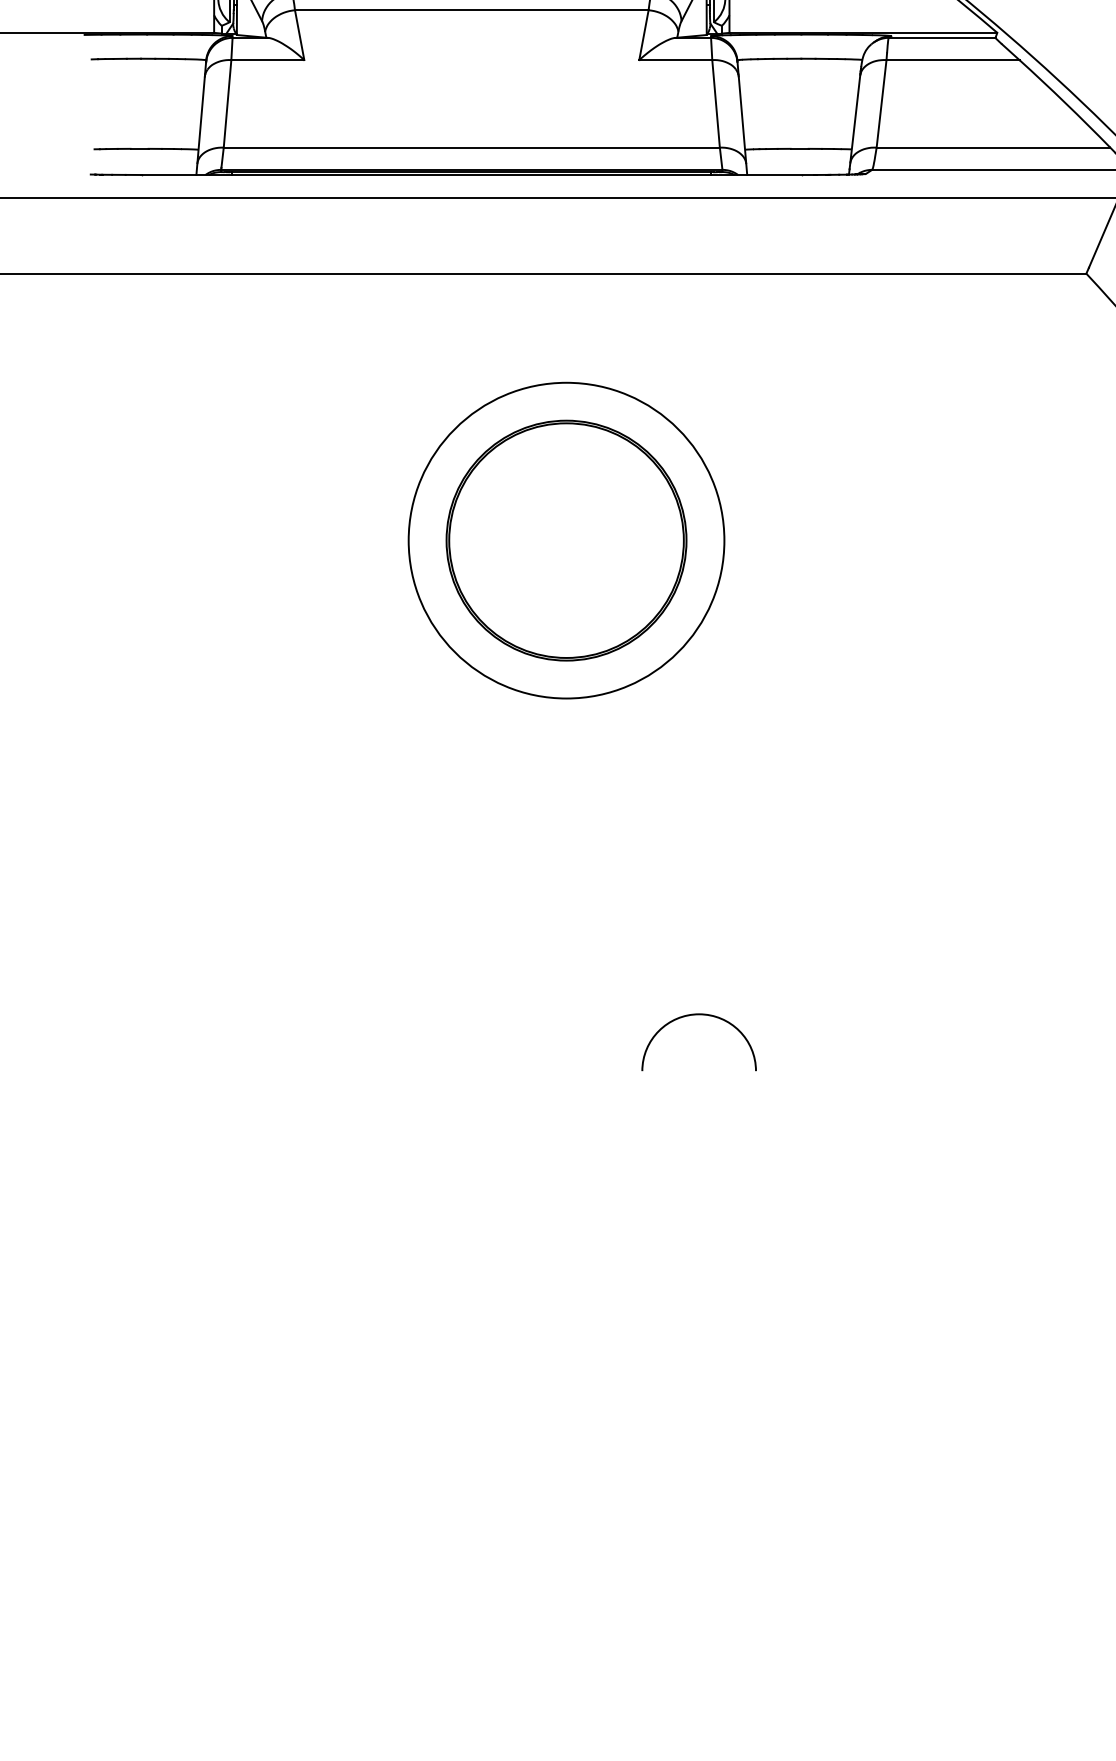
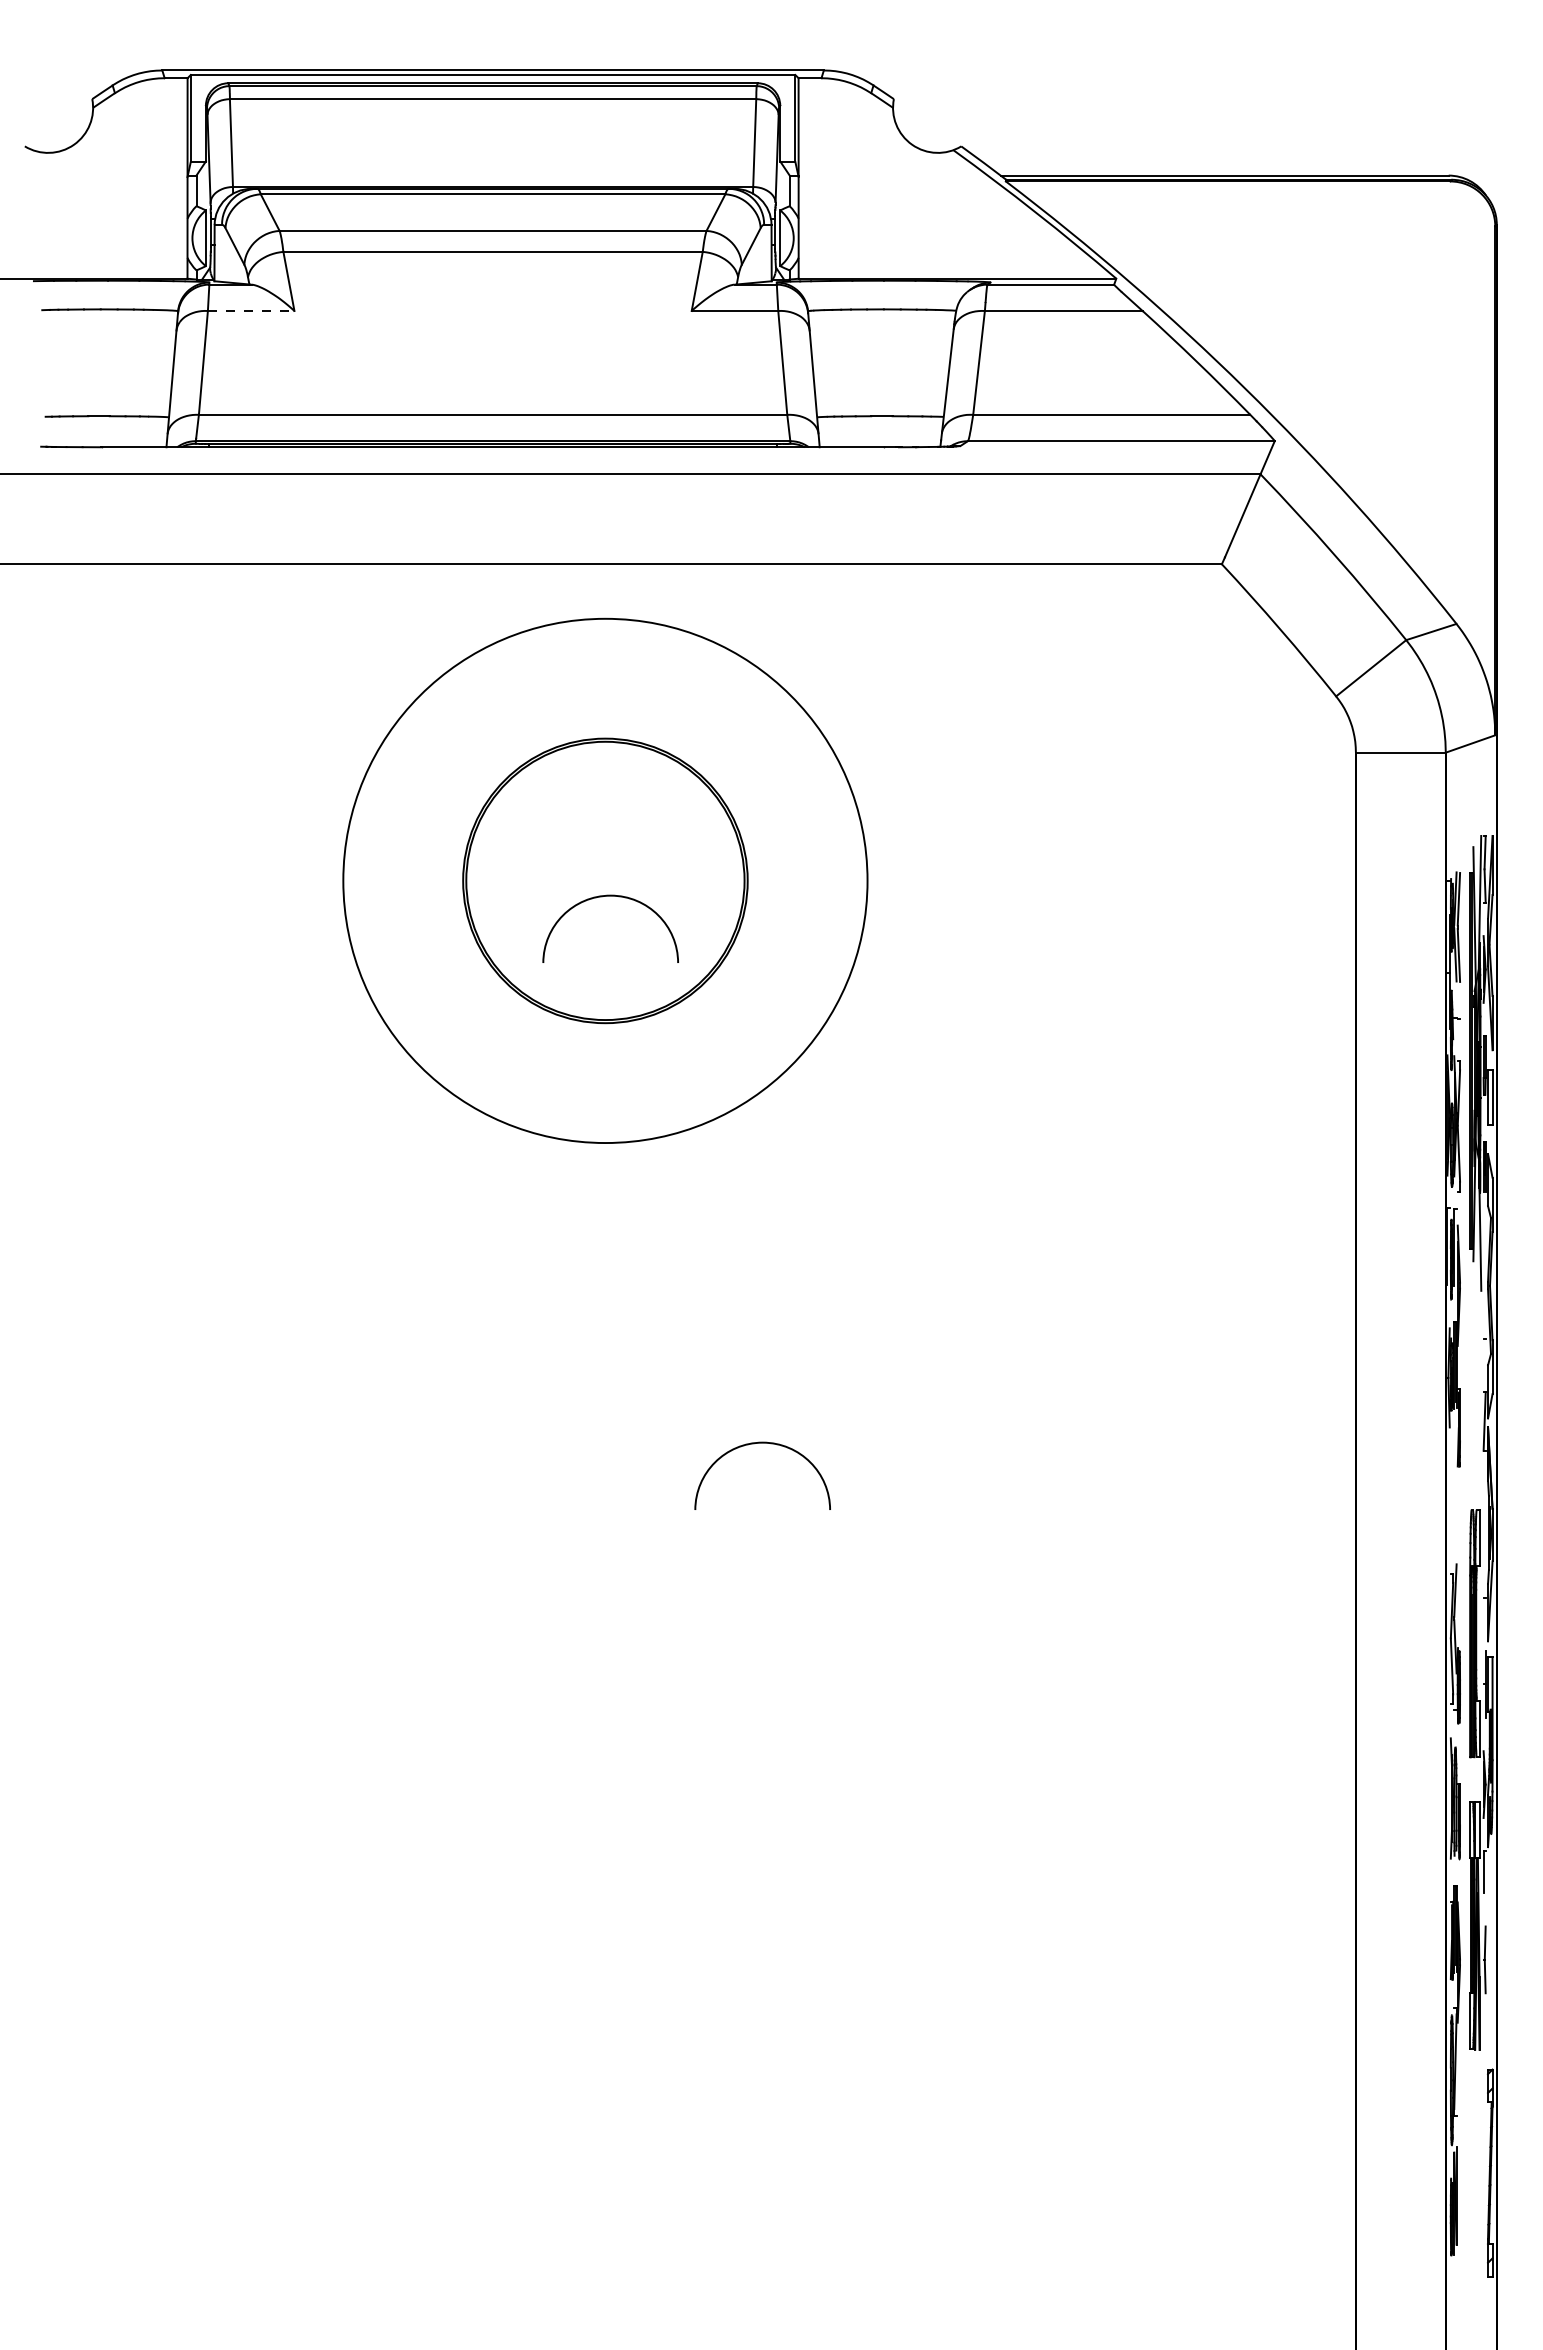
line: (268, 60) -> (251, 311), solid -> dashed
circle: (566, 540) -> (605, 880), size x1.4
arc: (570, 553) -> (610, 896), added

